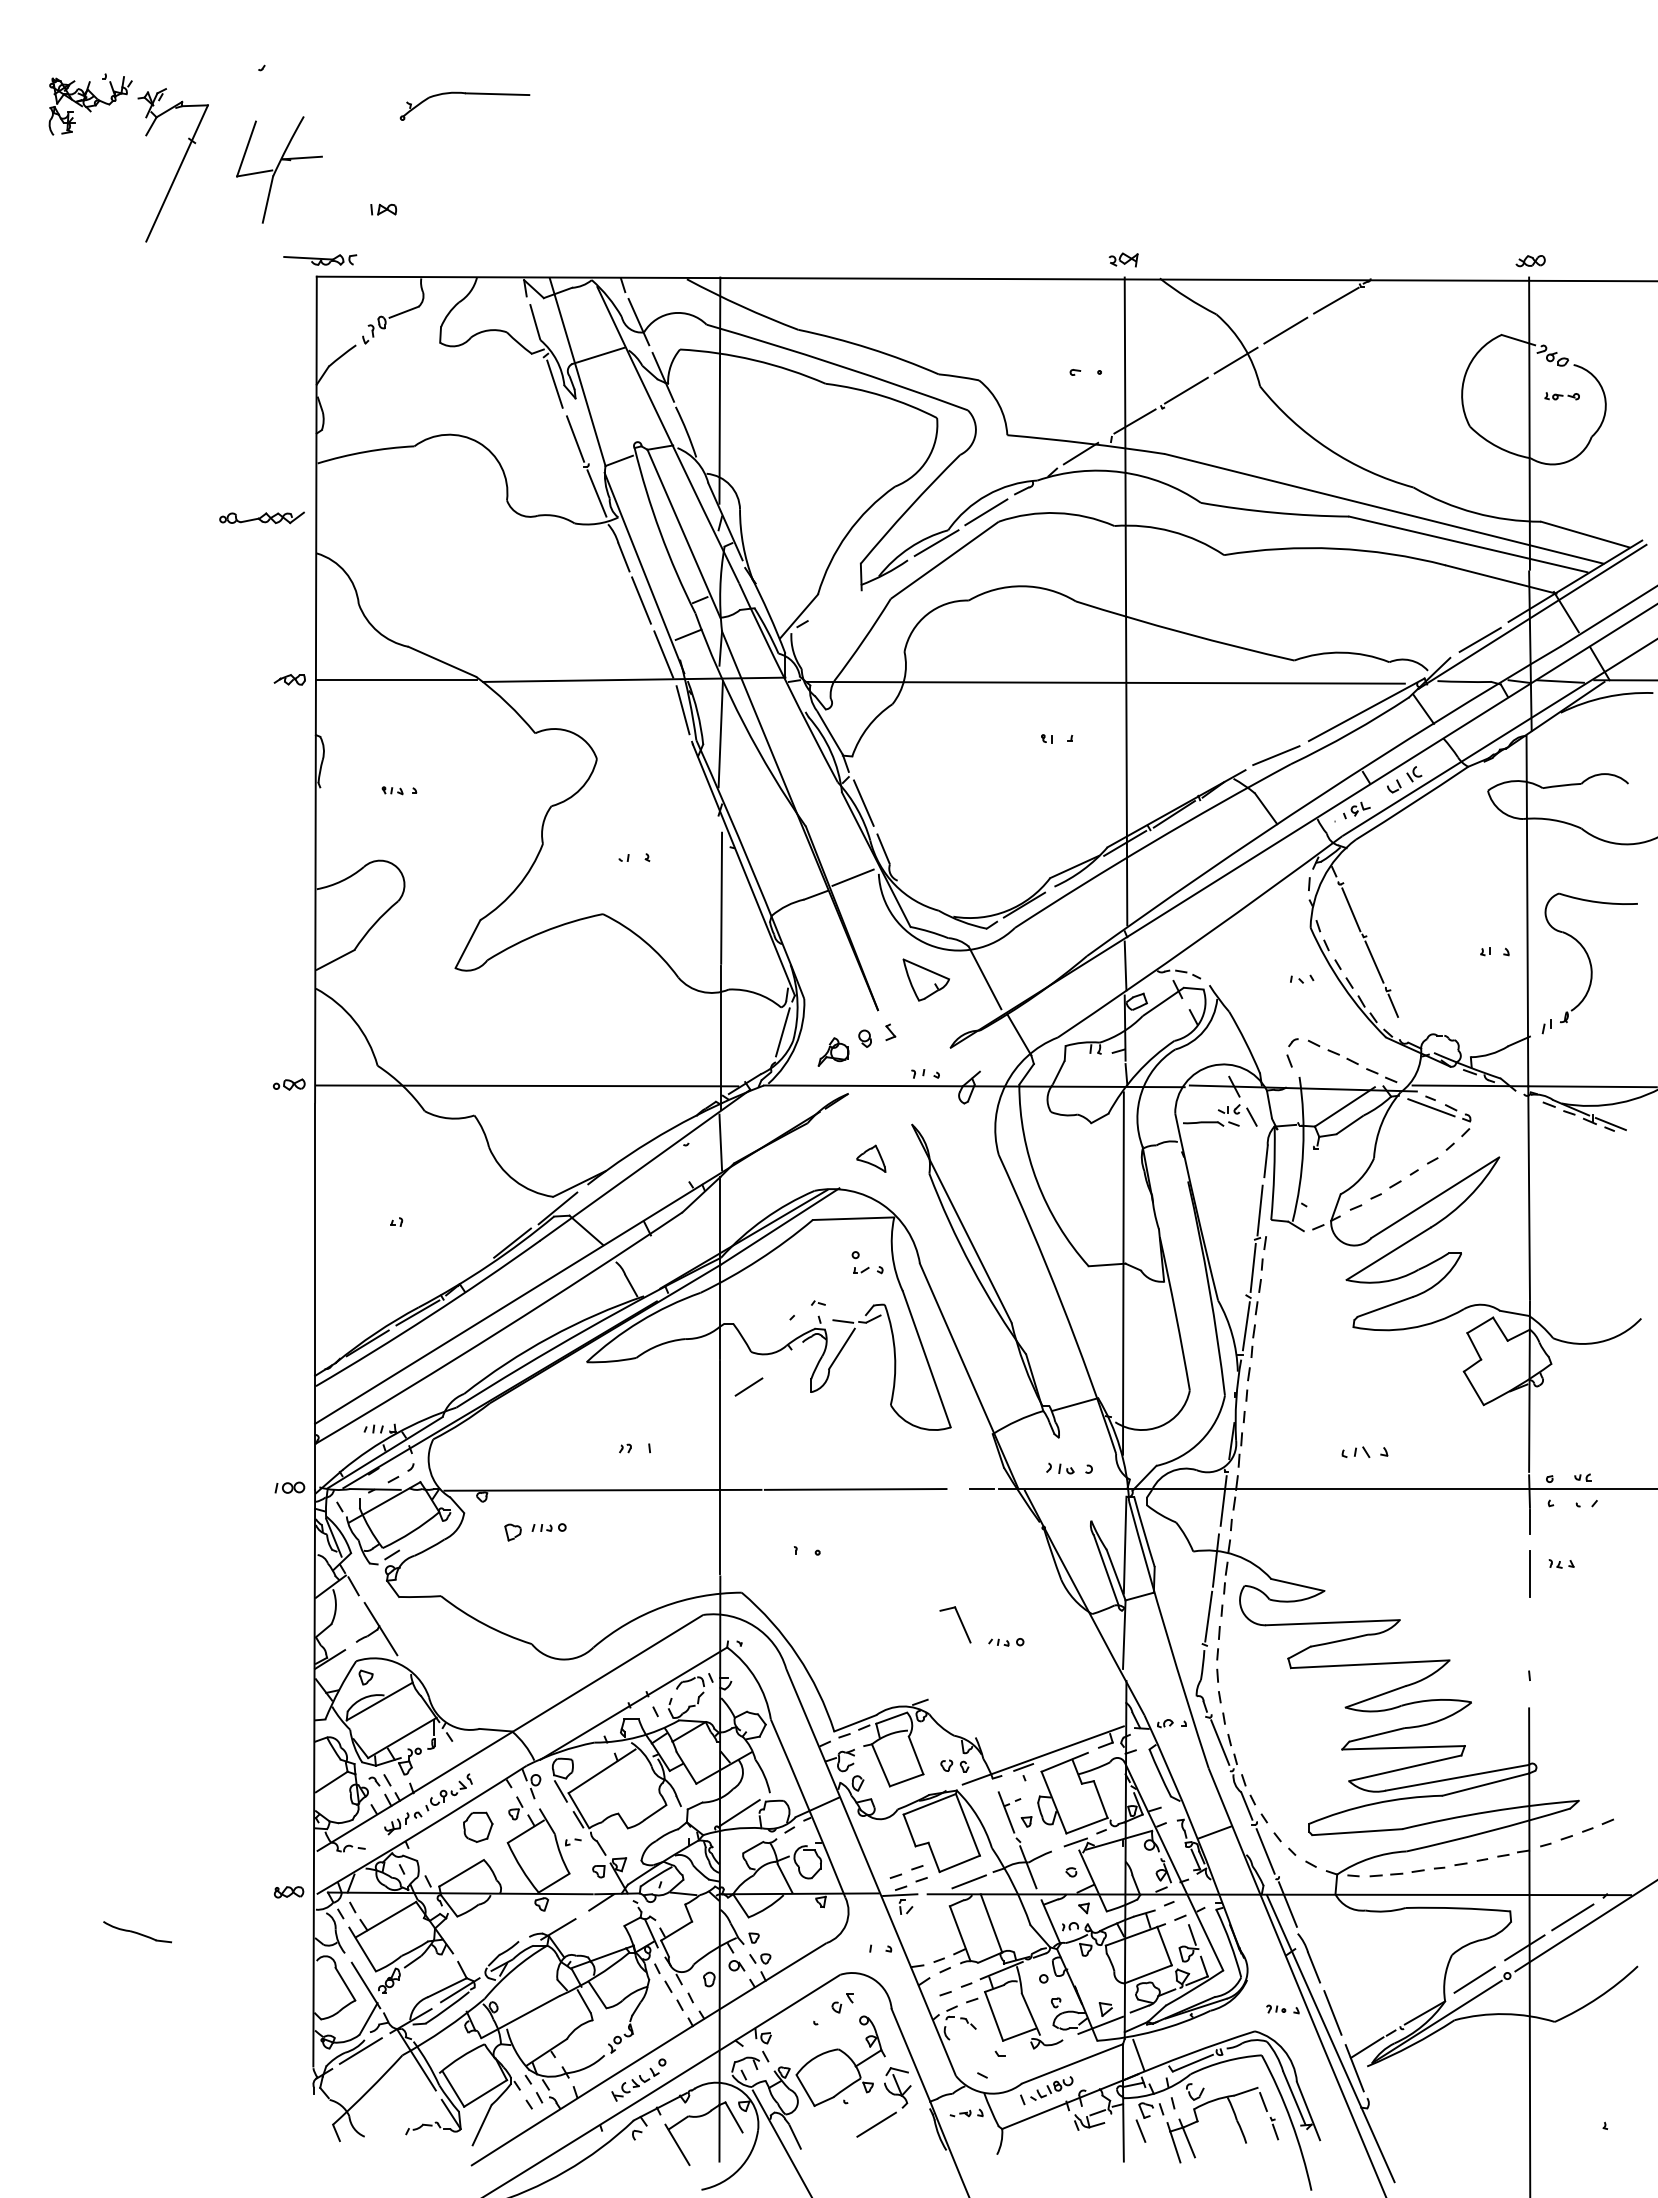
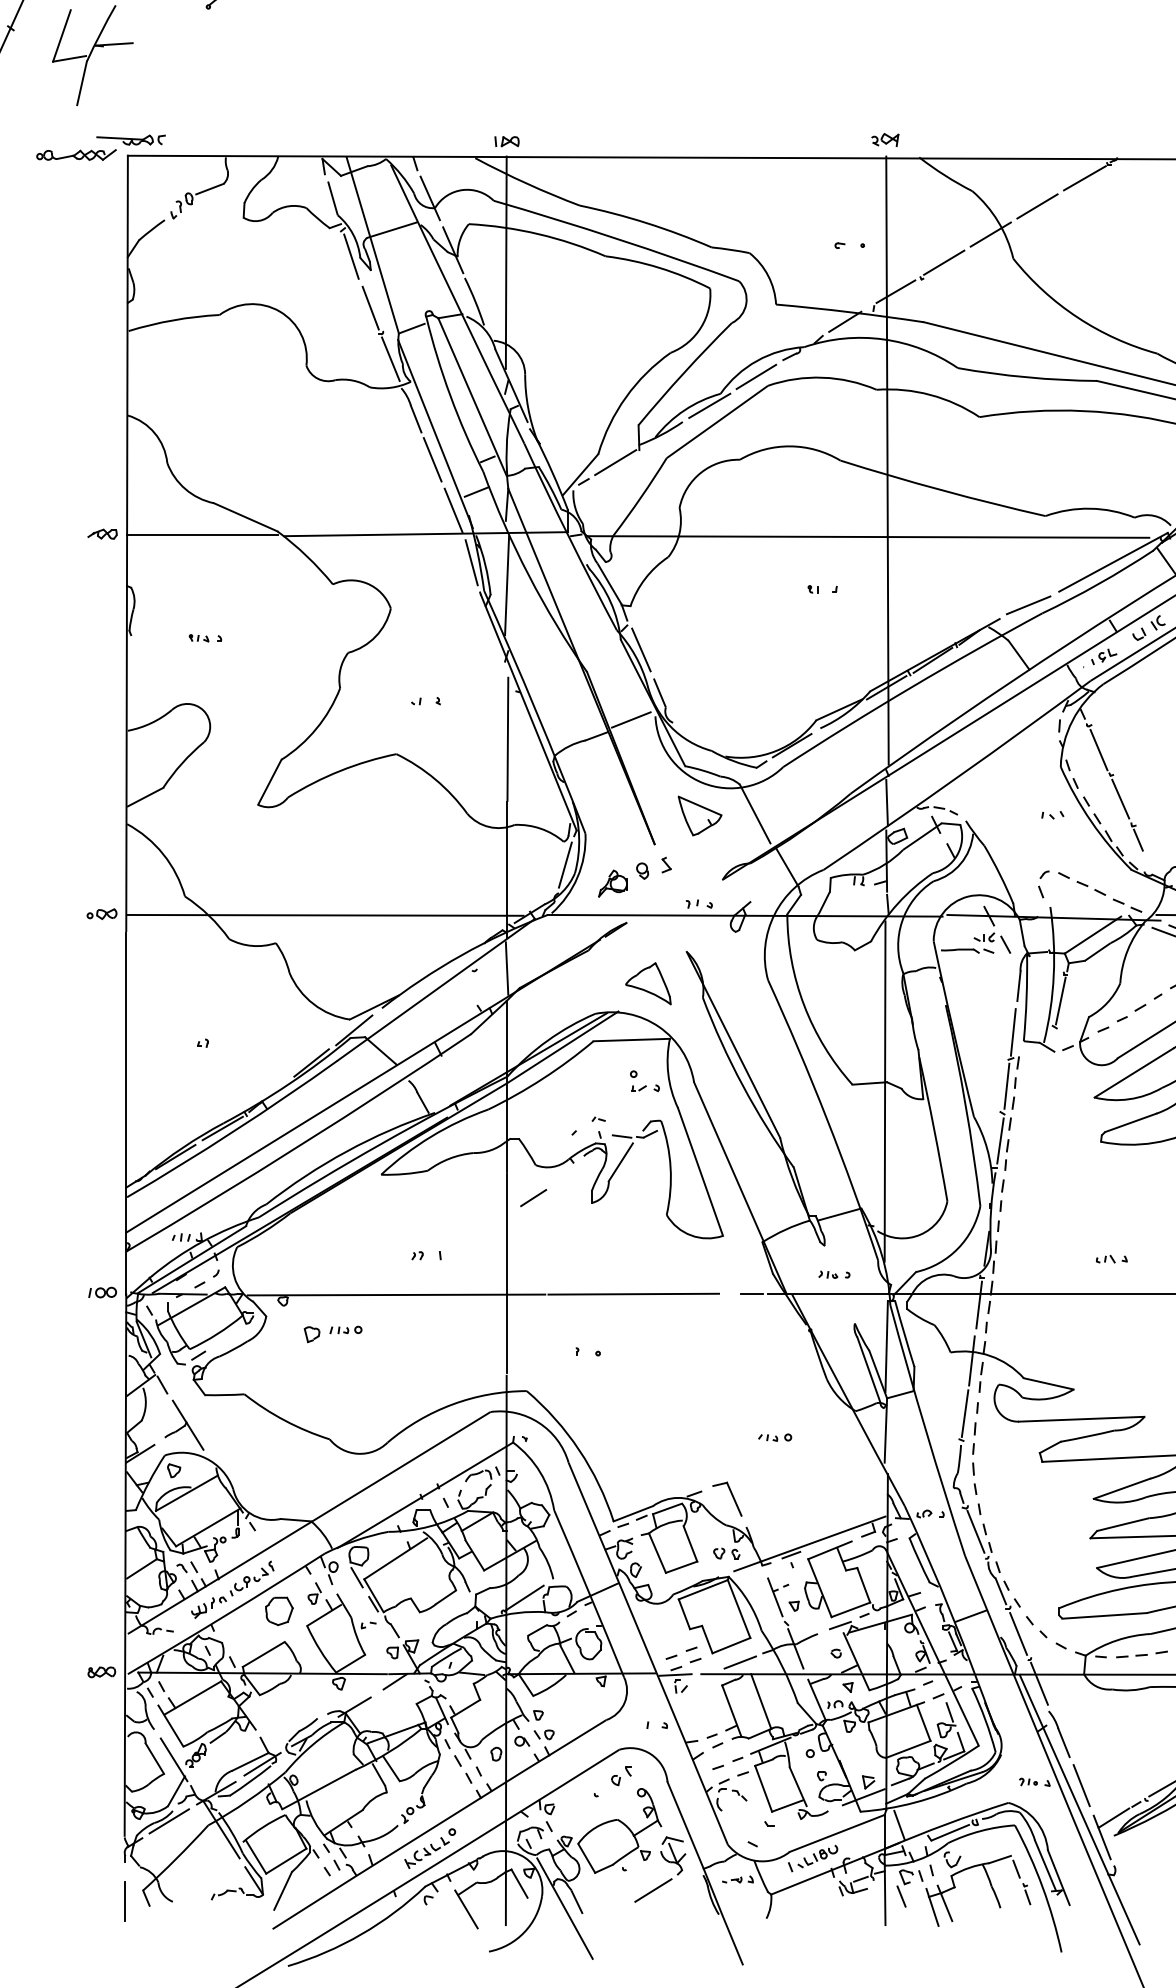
part: (383, 209) -> (506, 141), moved
part: (261, 517) -> (75, 154), moved
line: (836, 603) -> (615, 462), added
part: (870, 1158) -> (647, 983), size x1.67
line: (1310, 1177) -> (1060, 1001), added
part: (1364, 1451) -> (1111, 1258), size x0.71
part: (1069, 1468) -> (834, 1274), size x0.71
part: (955, 1624) -> (727, 1498), moved
line: (314, 2136) -> (125, 1901), added

